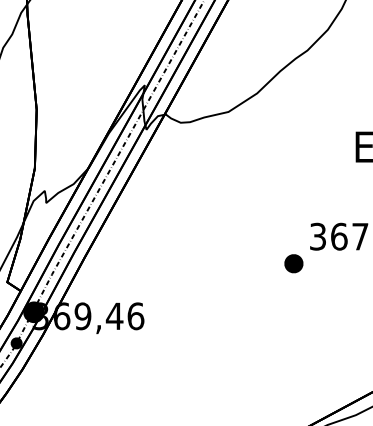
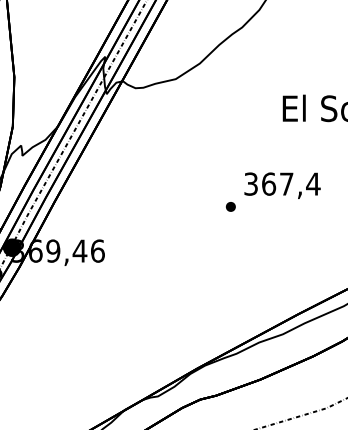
part: (293, 263) -> (230, 206), size x0.62

